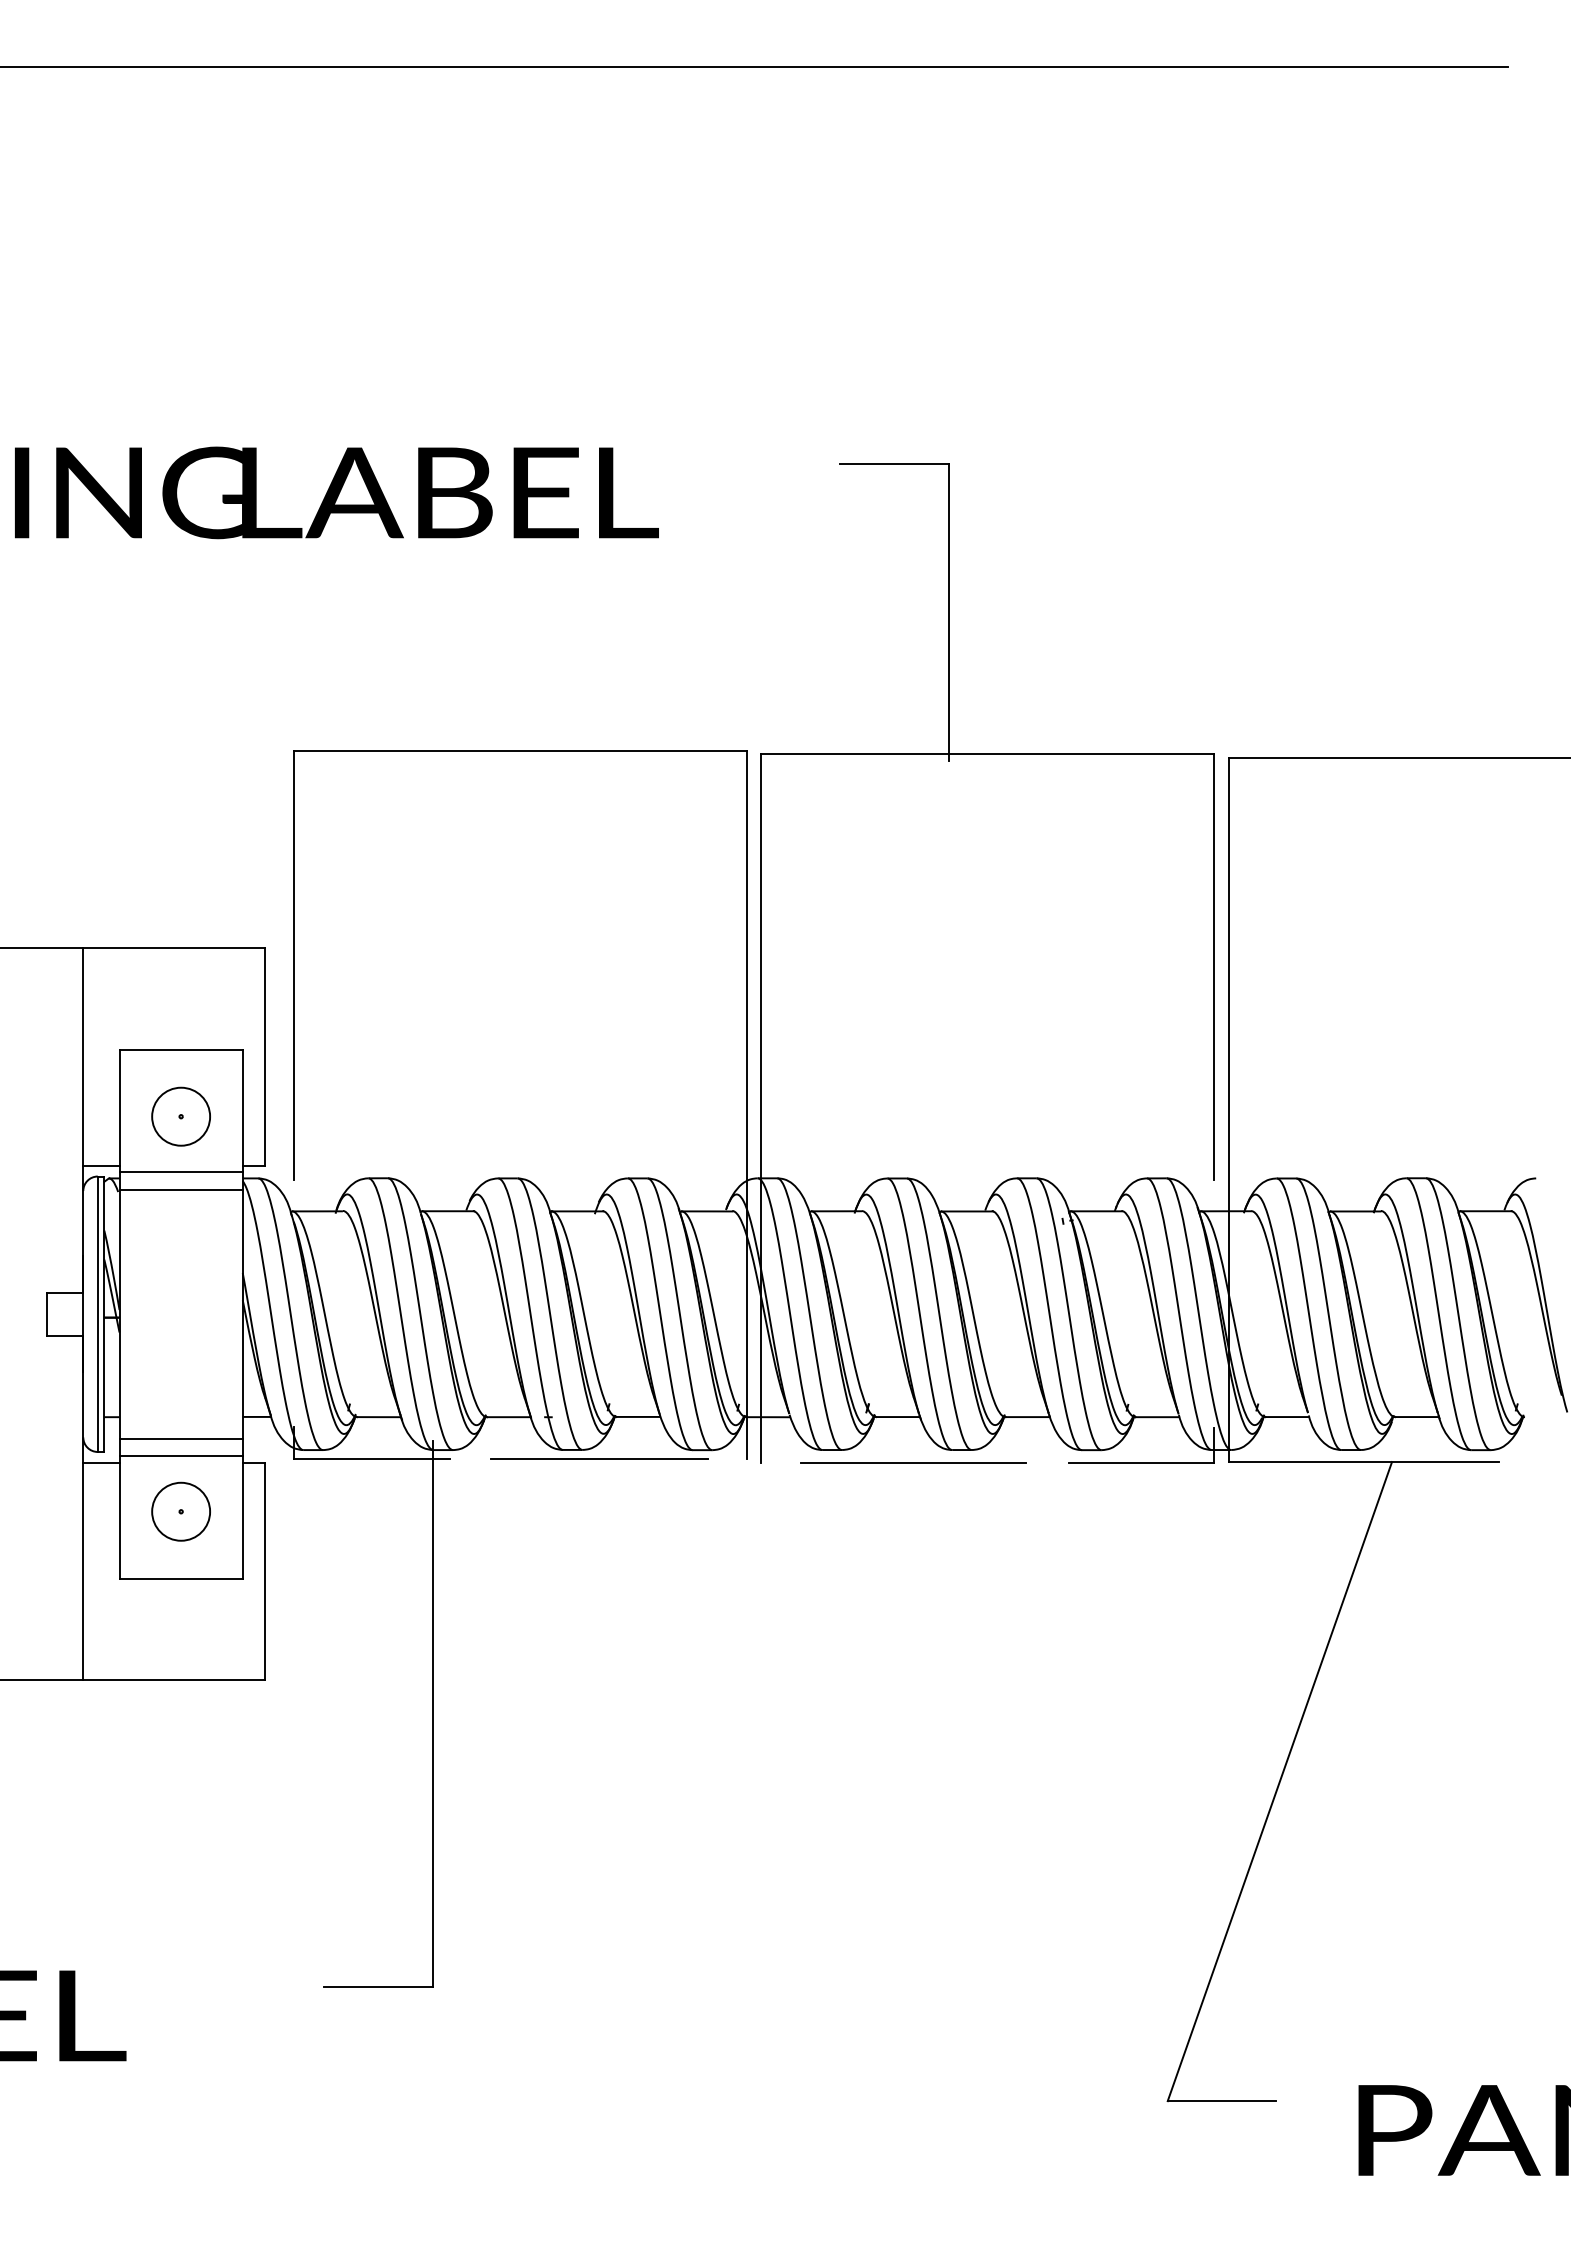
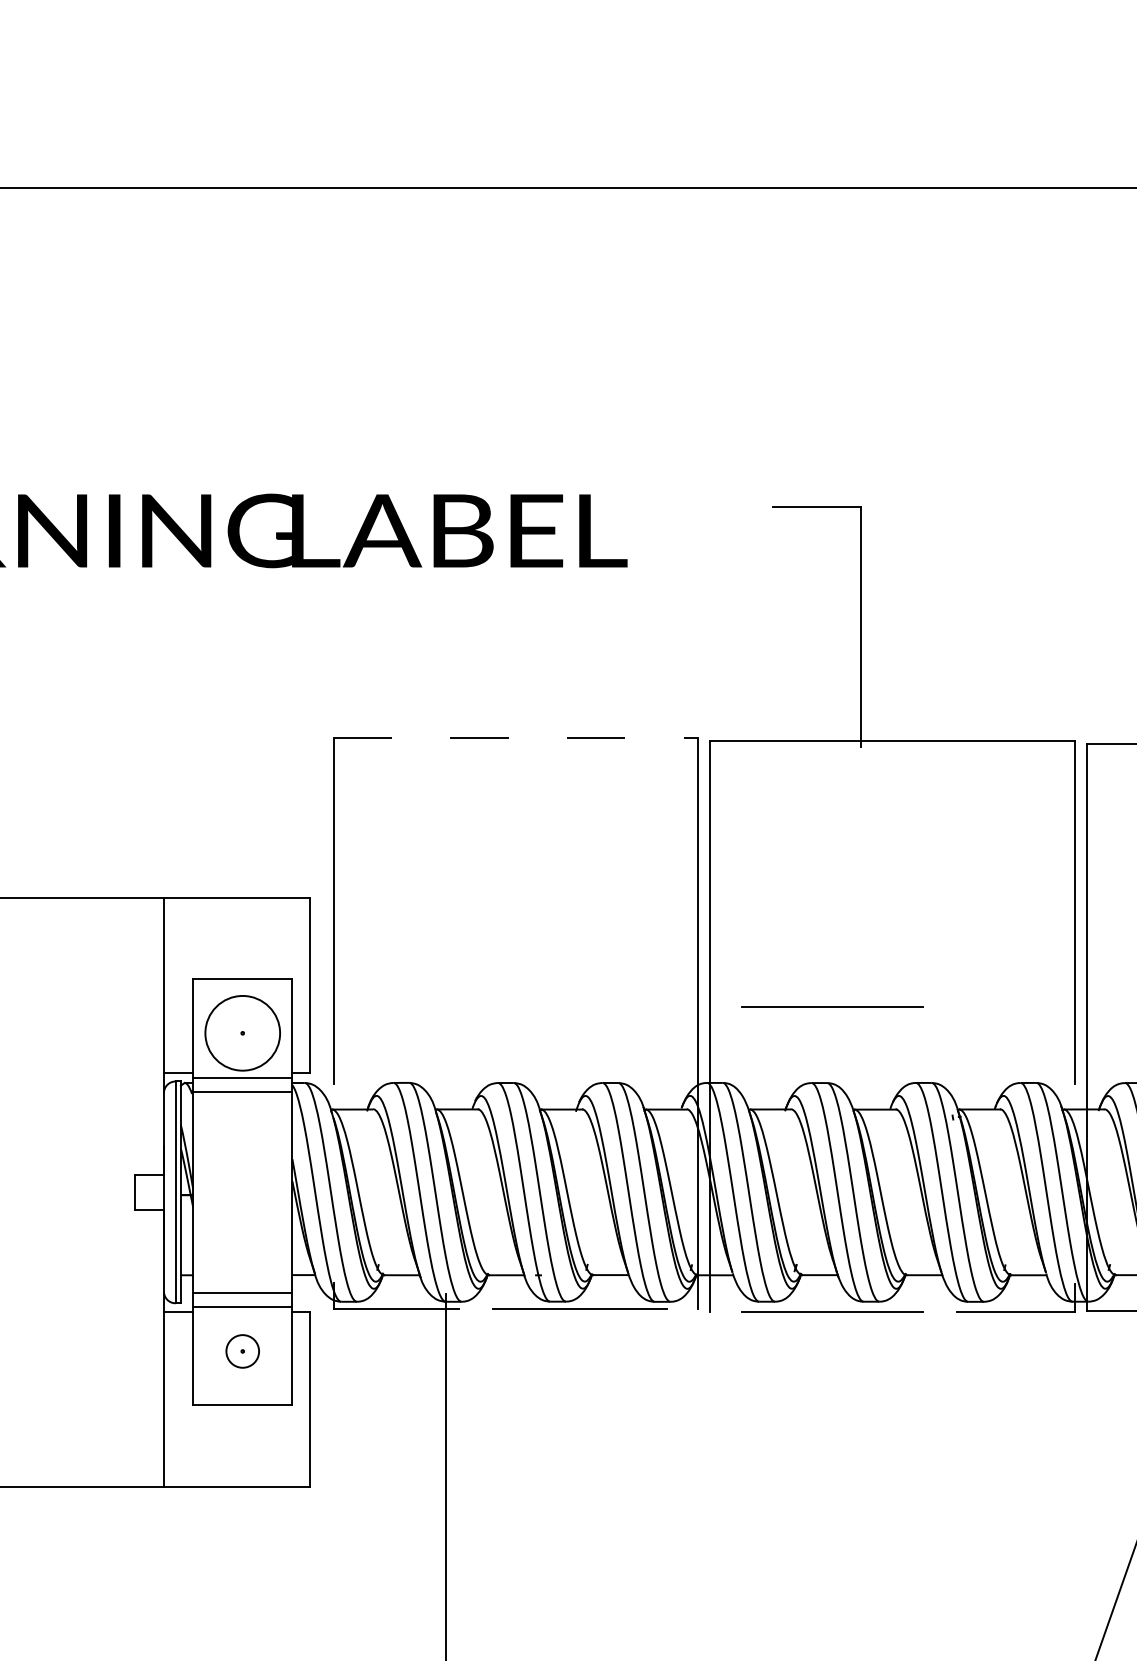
line: (520, 750) -> (516, 738), solid -> dashed
line: (913, 1083) -> (832, 1006), added
circle: (181, 1116) -> (243, 1033), size x1.6
circle: (181, 1511) -> (243, 1351), size x0.7

